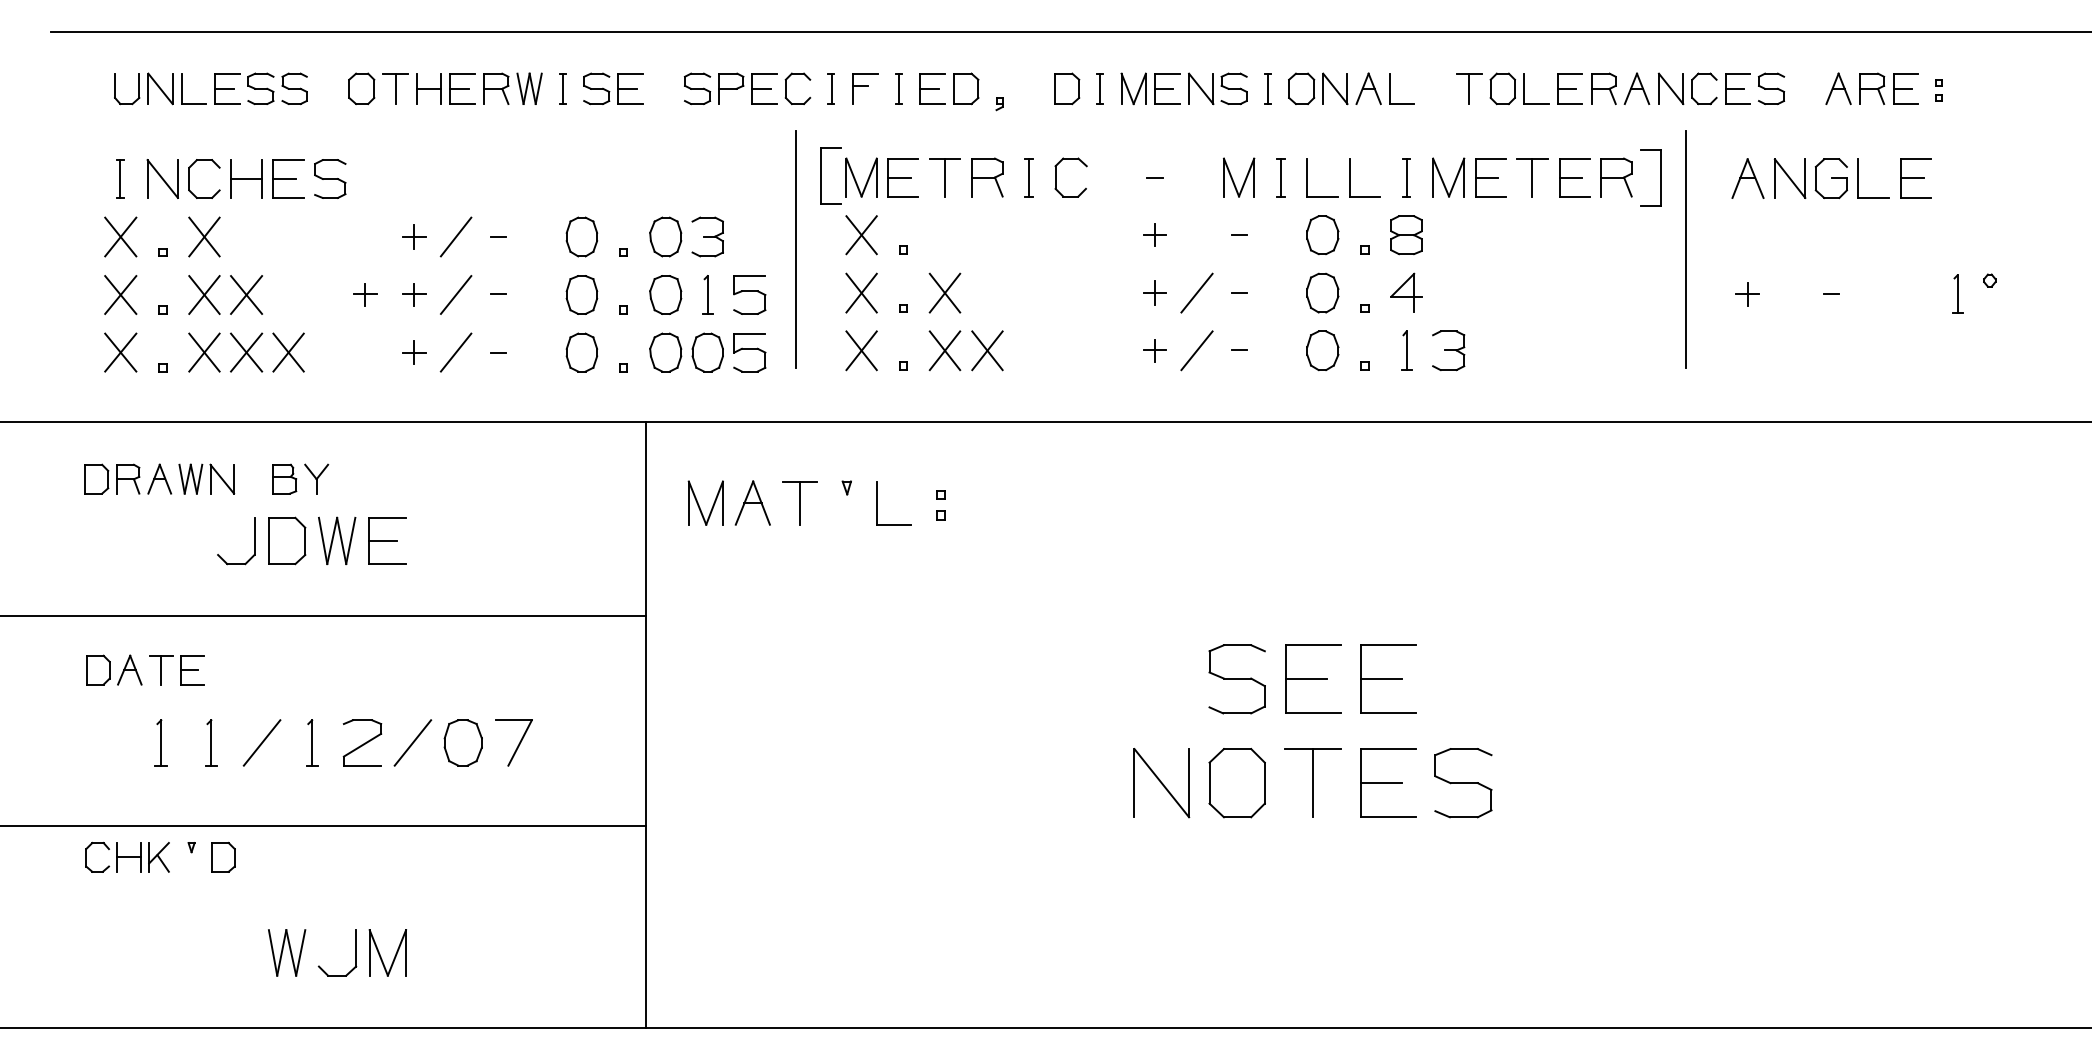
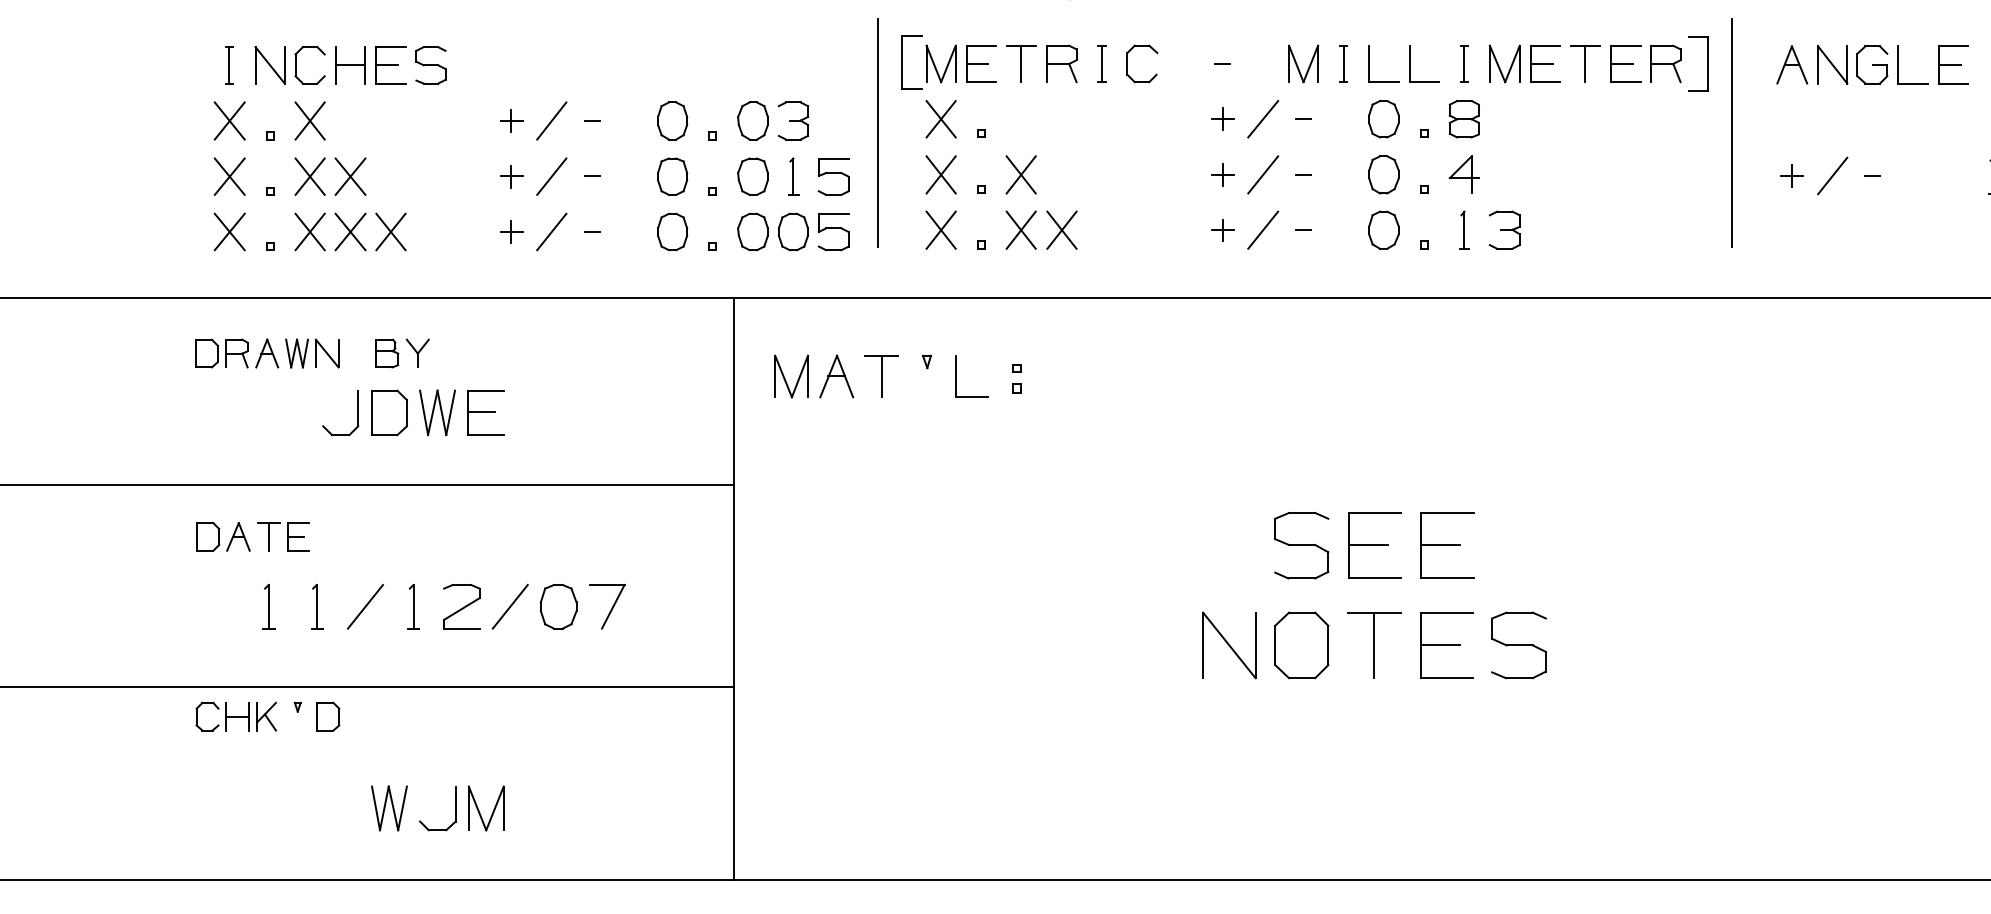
line: (1196, 235) -> (1262, 119), added
part: (365, 294) -> (464, 176), removed
line: (1789, 294) -> (1832, 176), added

